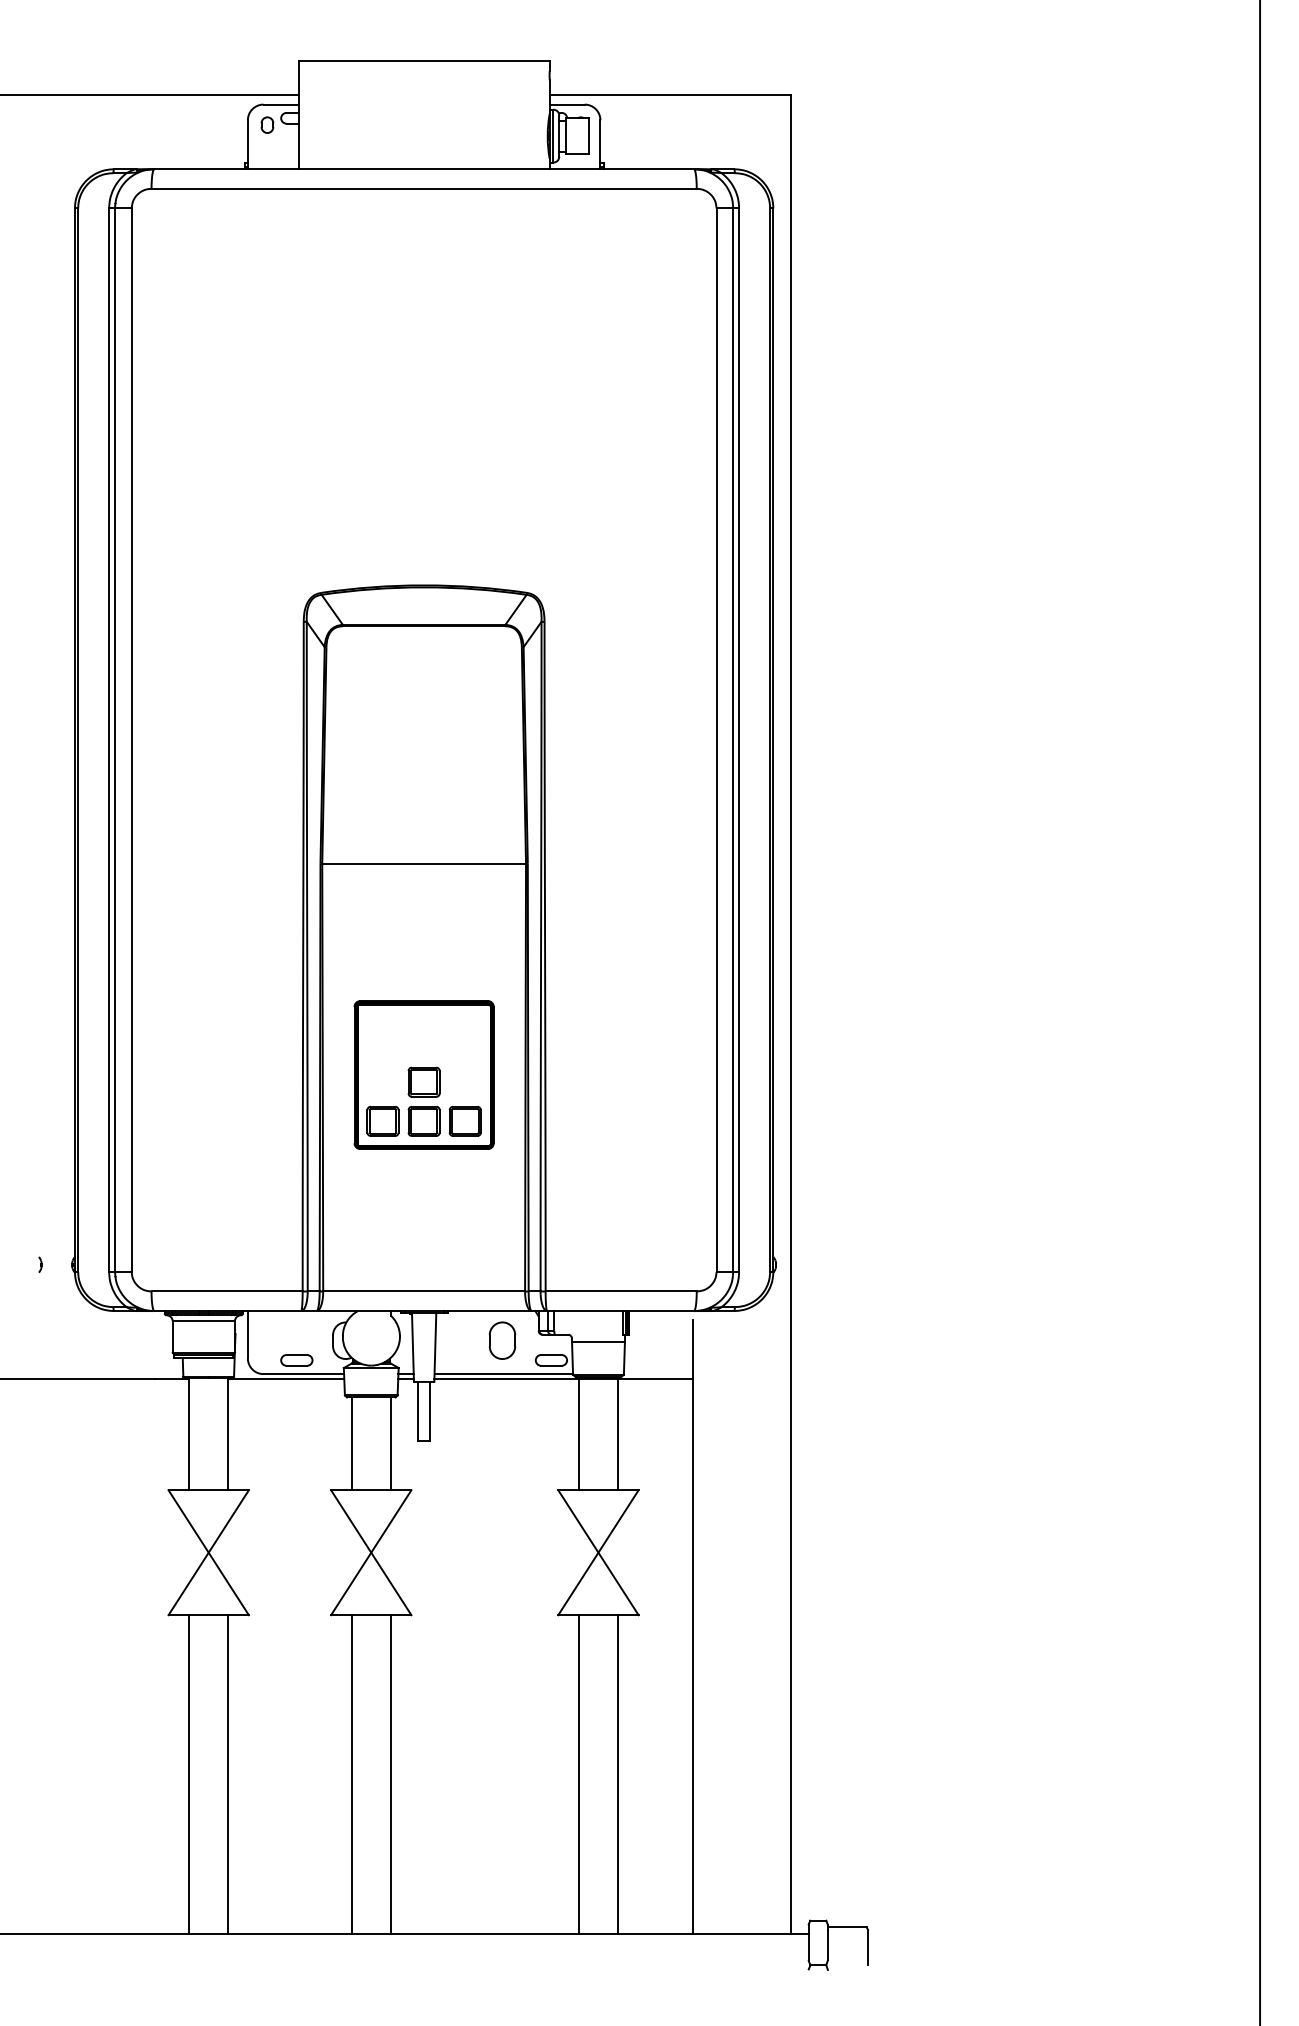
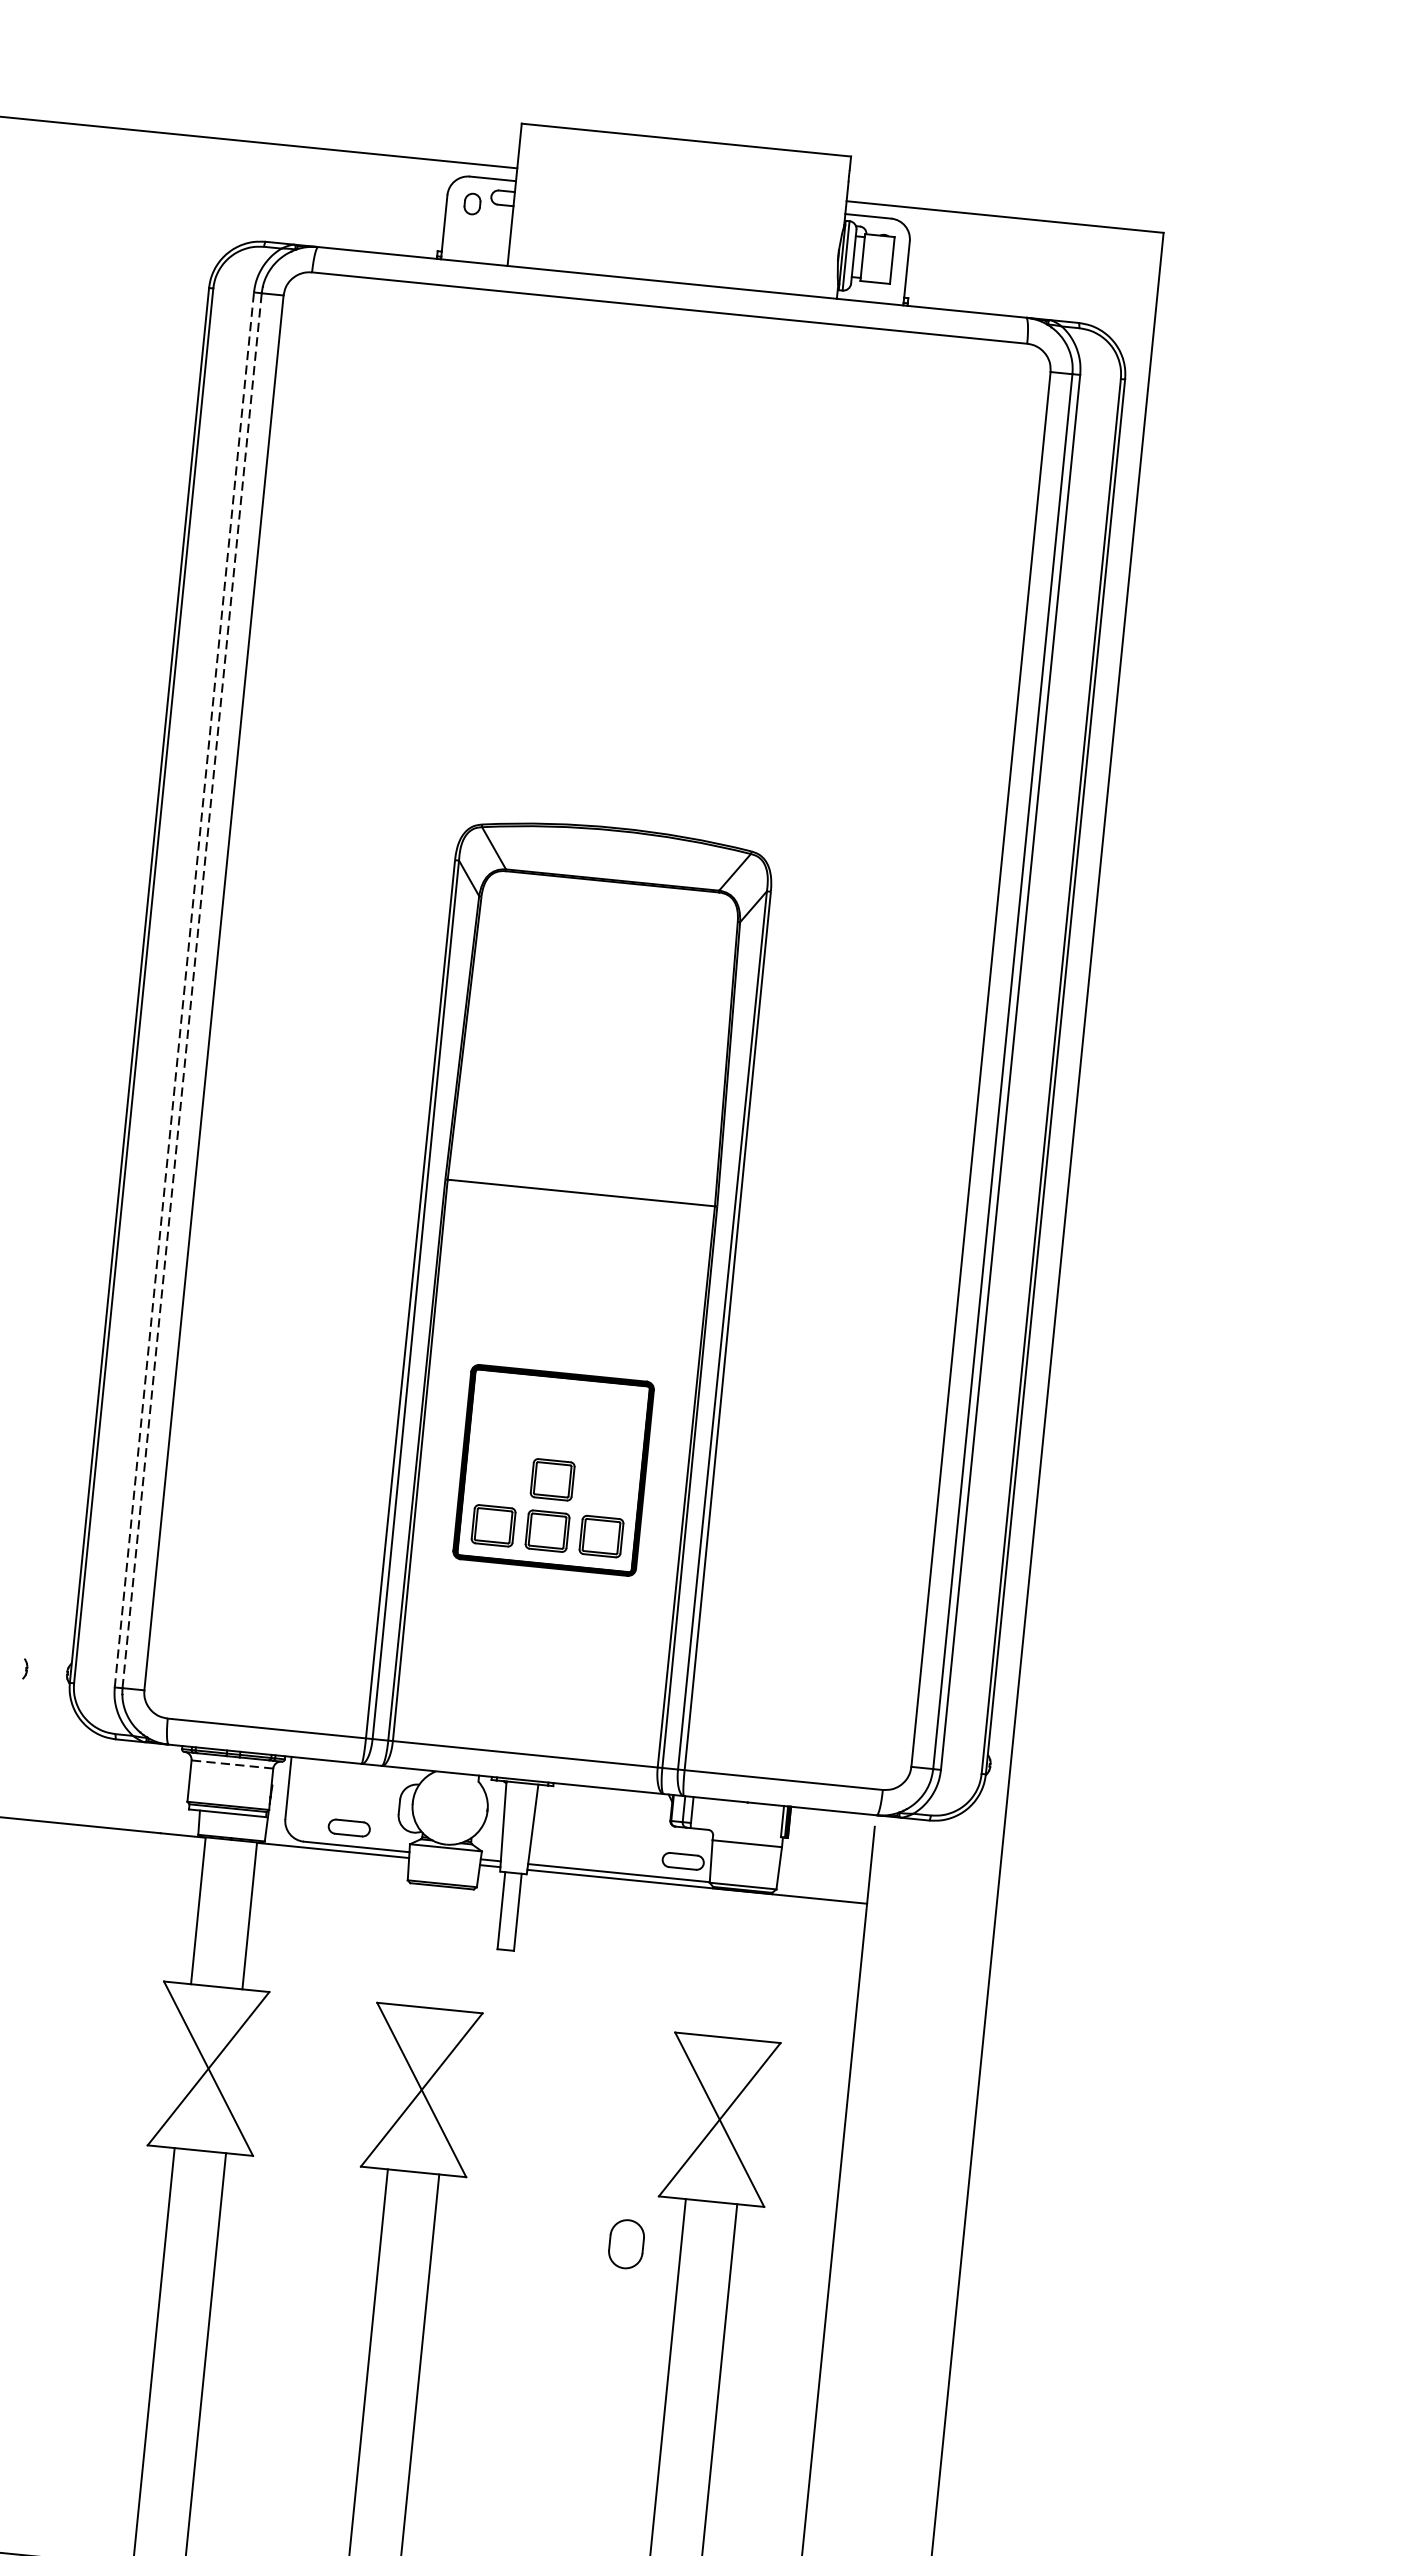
line: (109, 740) -> (184, 990), solid -> dashed
line: (115, 740) -> (192, 991), solid -> dashed
line: (203, 1321) -> (231, 1764), solid -> dashed
part: (502, 1340) -> (626, 2243), moved
line: (578, 1434) -> (709, 1962), removed
line: (618, 1434) -> (761, 1967), removed
line: (351, 1443) -> (410, 1944), removed
line: (390, 1443) -> (461, 1949), removed

